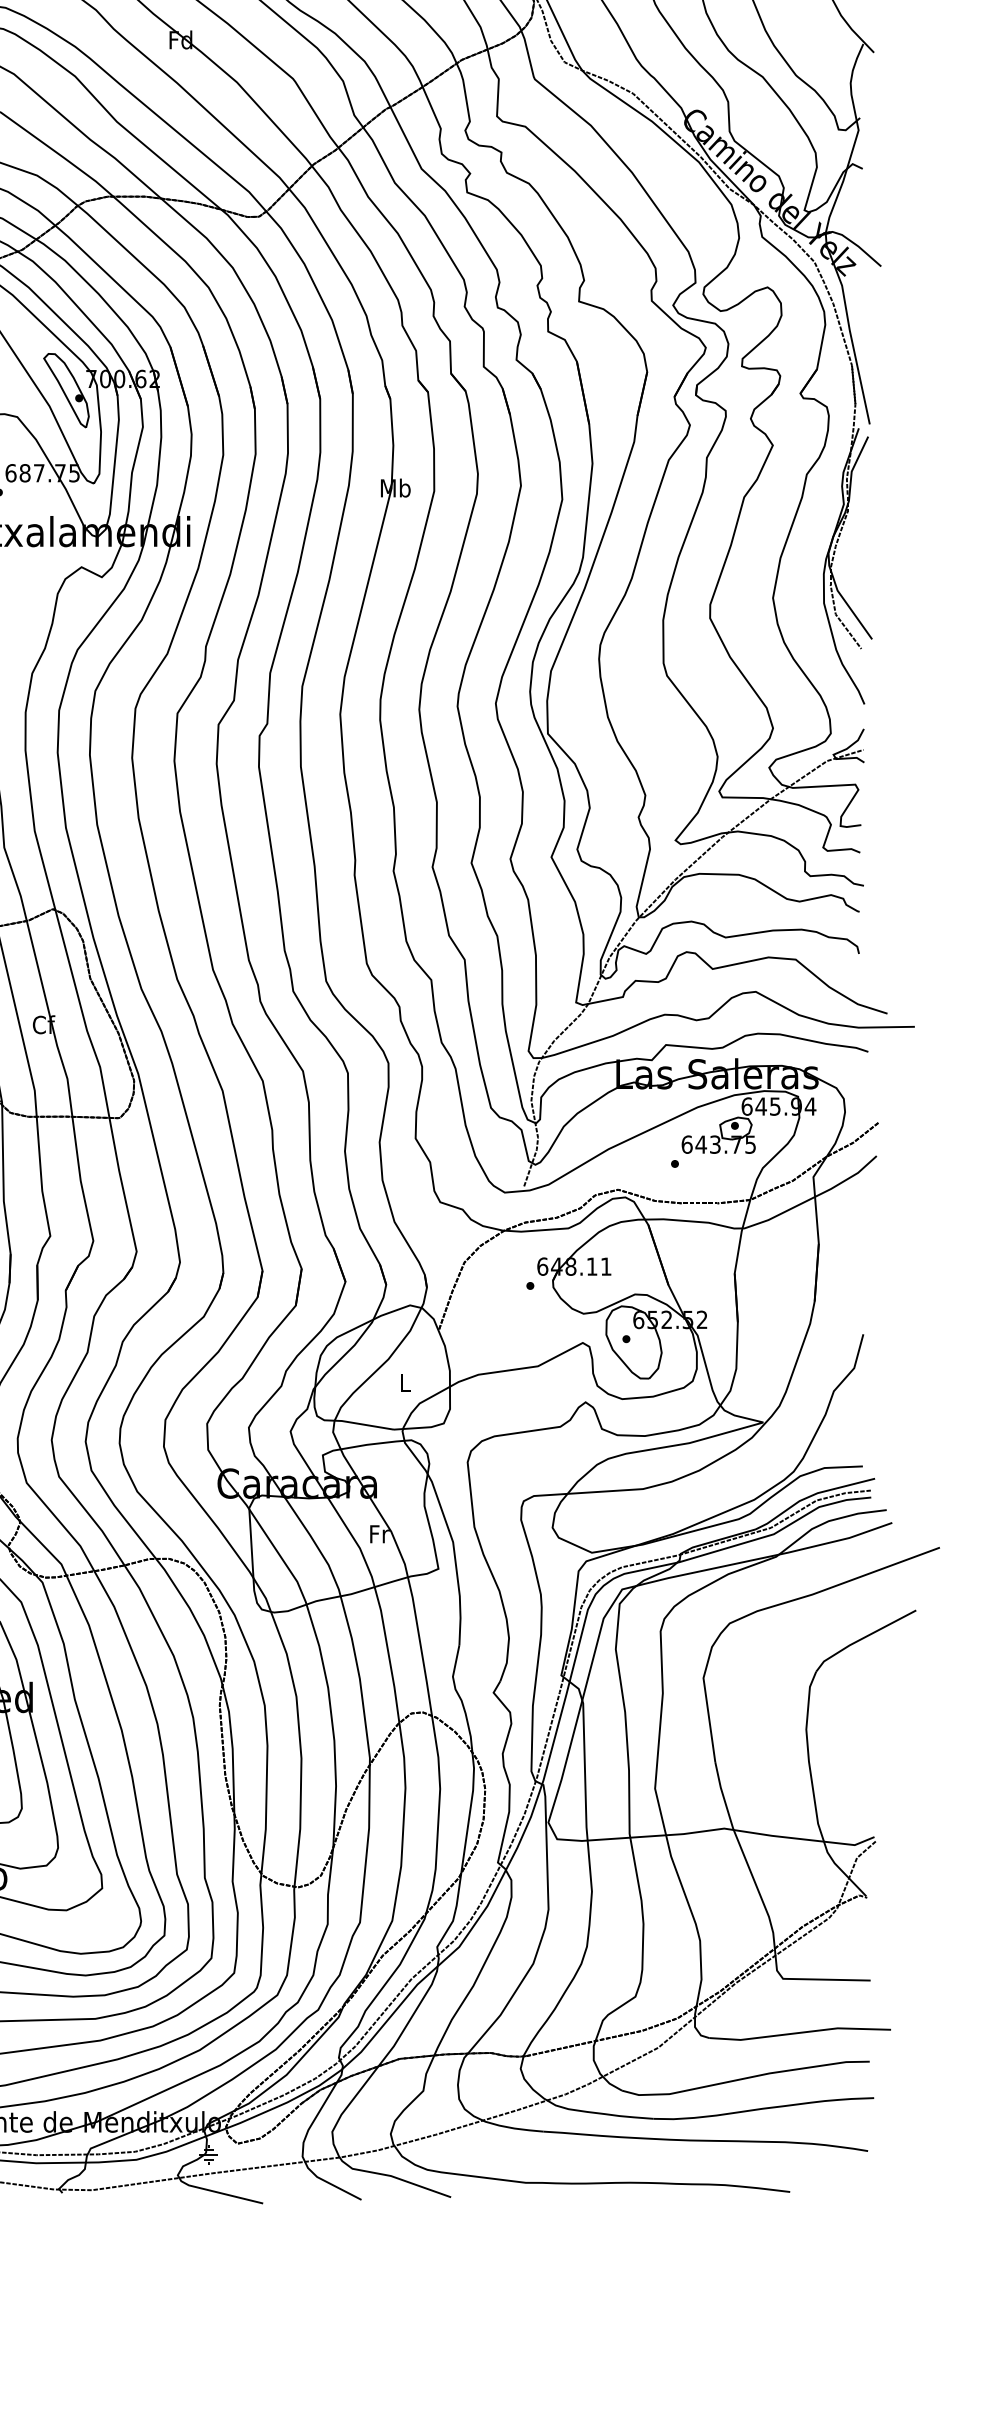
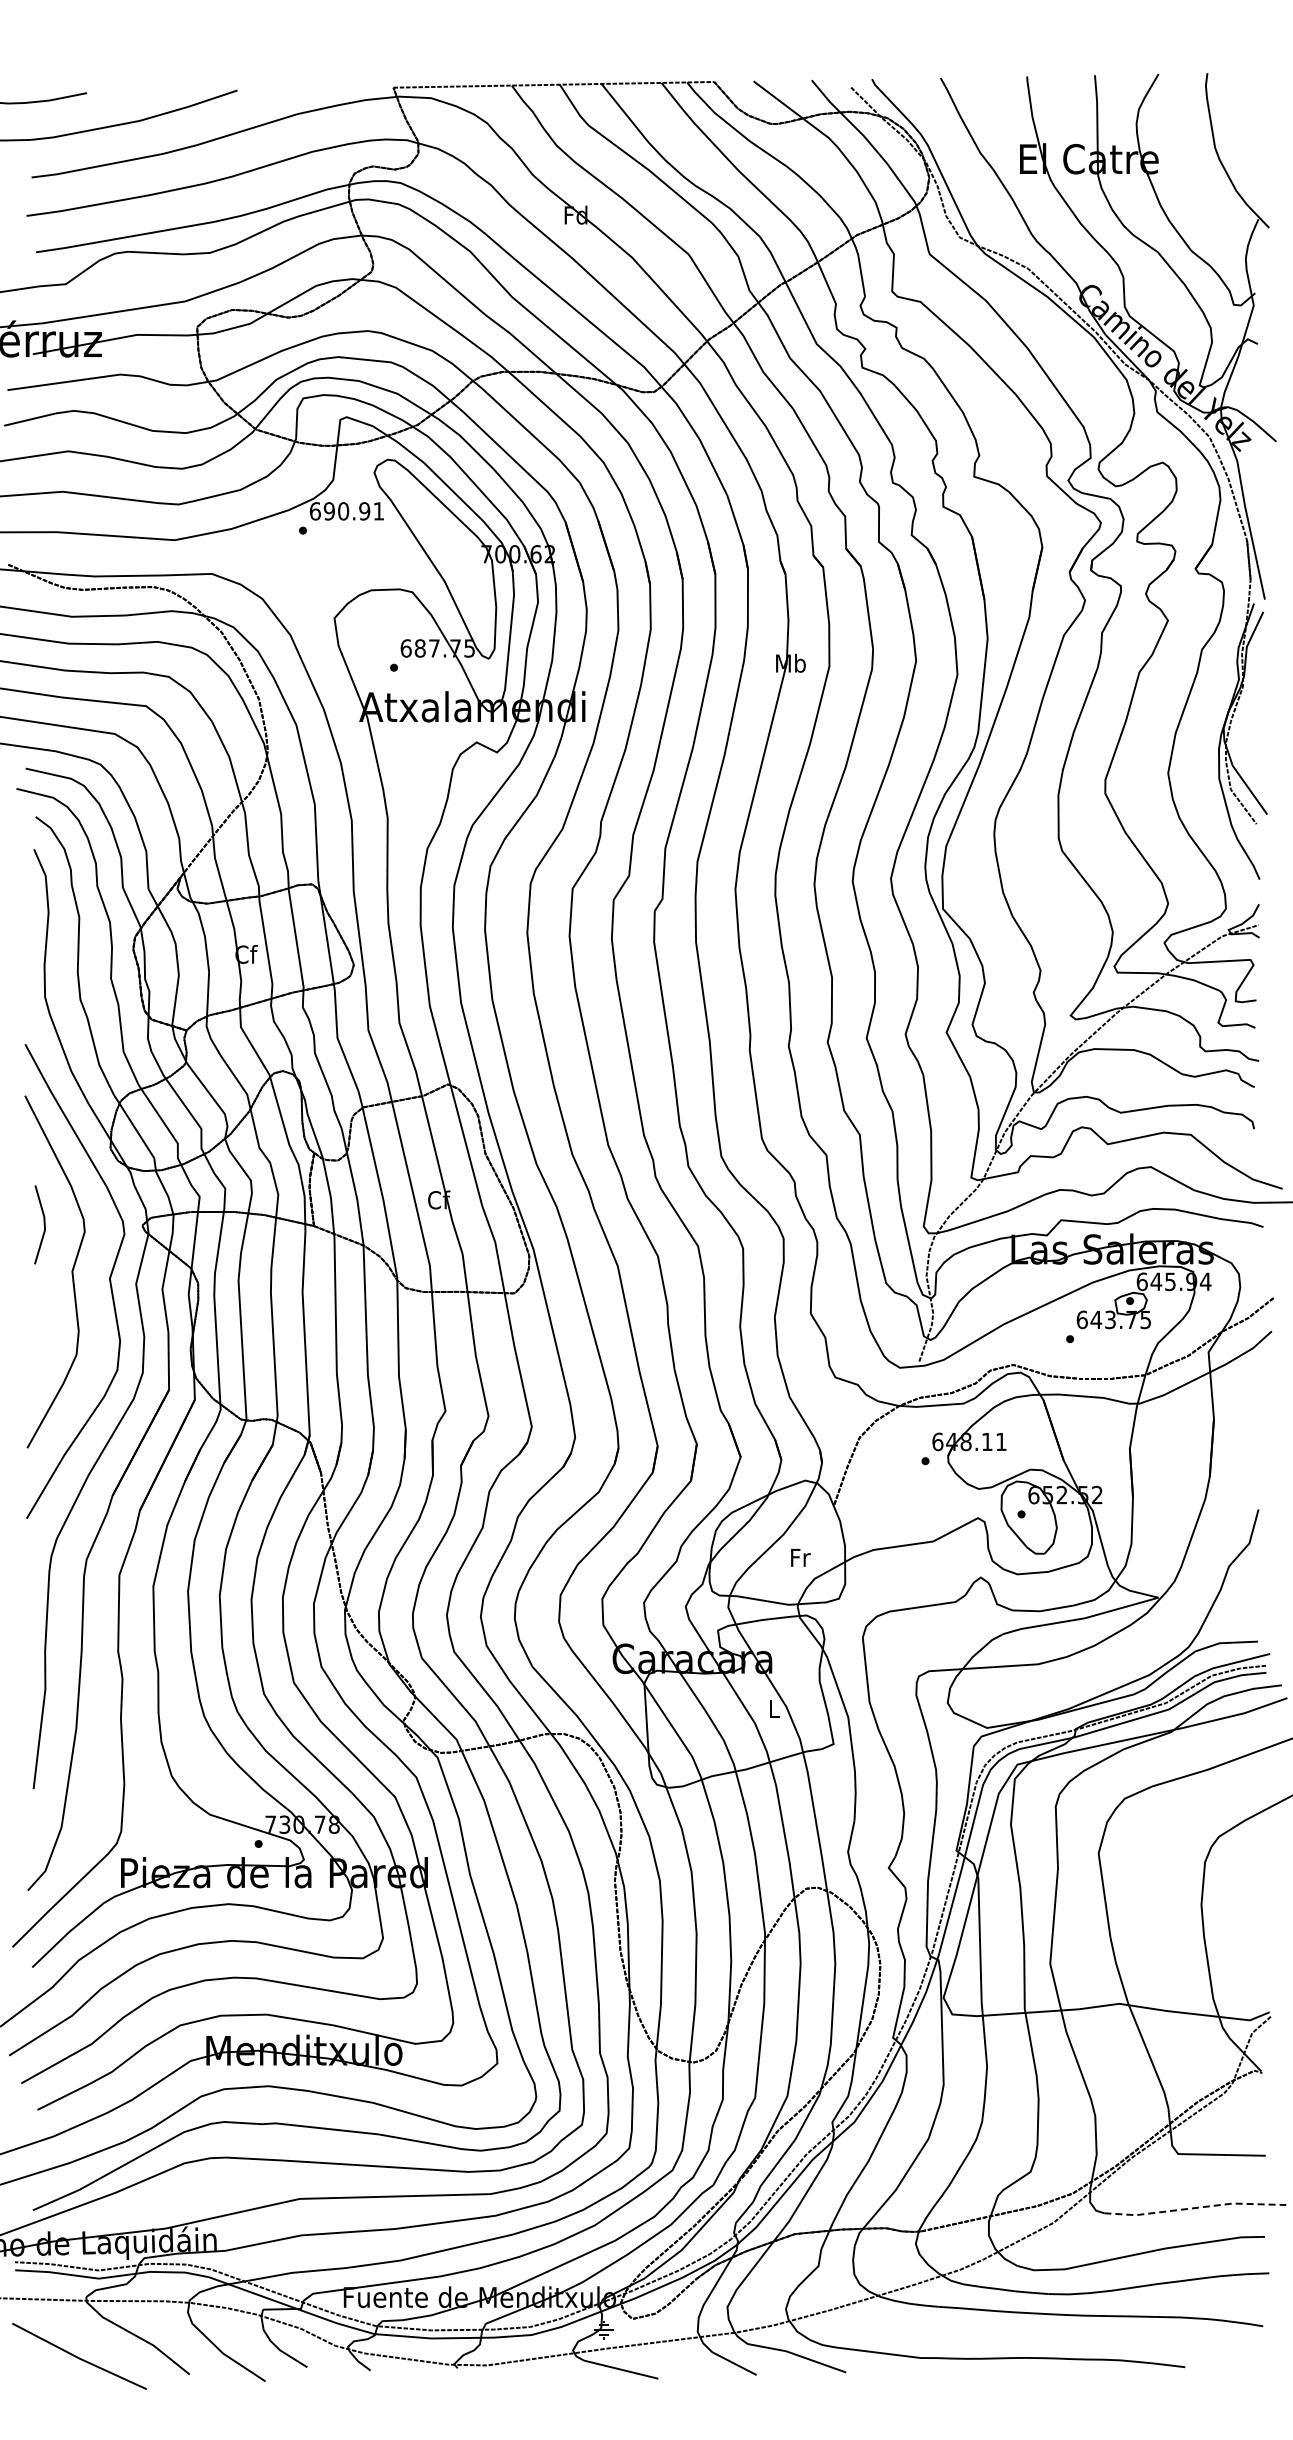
part: (66, 390) -> (461, 565), removed
text: (405, 1382) -> (800, 1557), L -> Fr
text: (379, 1534) -> (774, 1709), Fr -> L
line: (800, 2033) -> (1195, 2208), solid -> dashed

